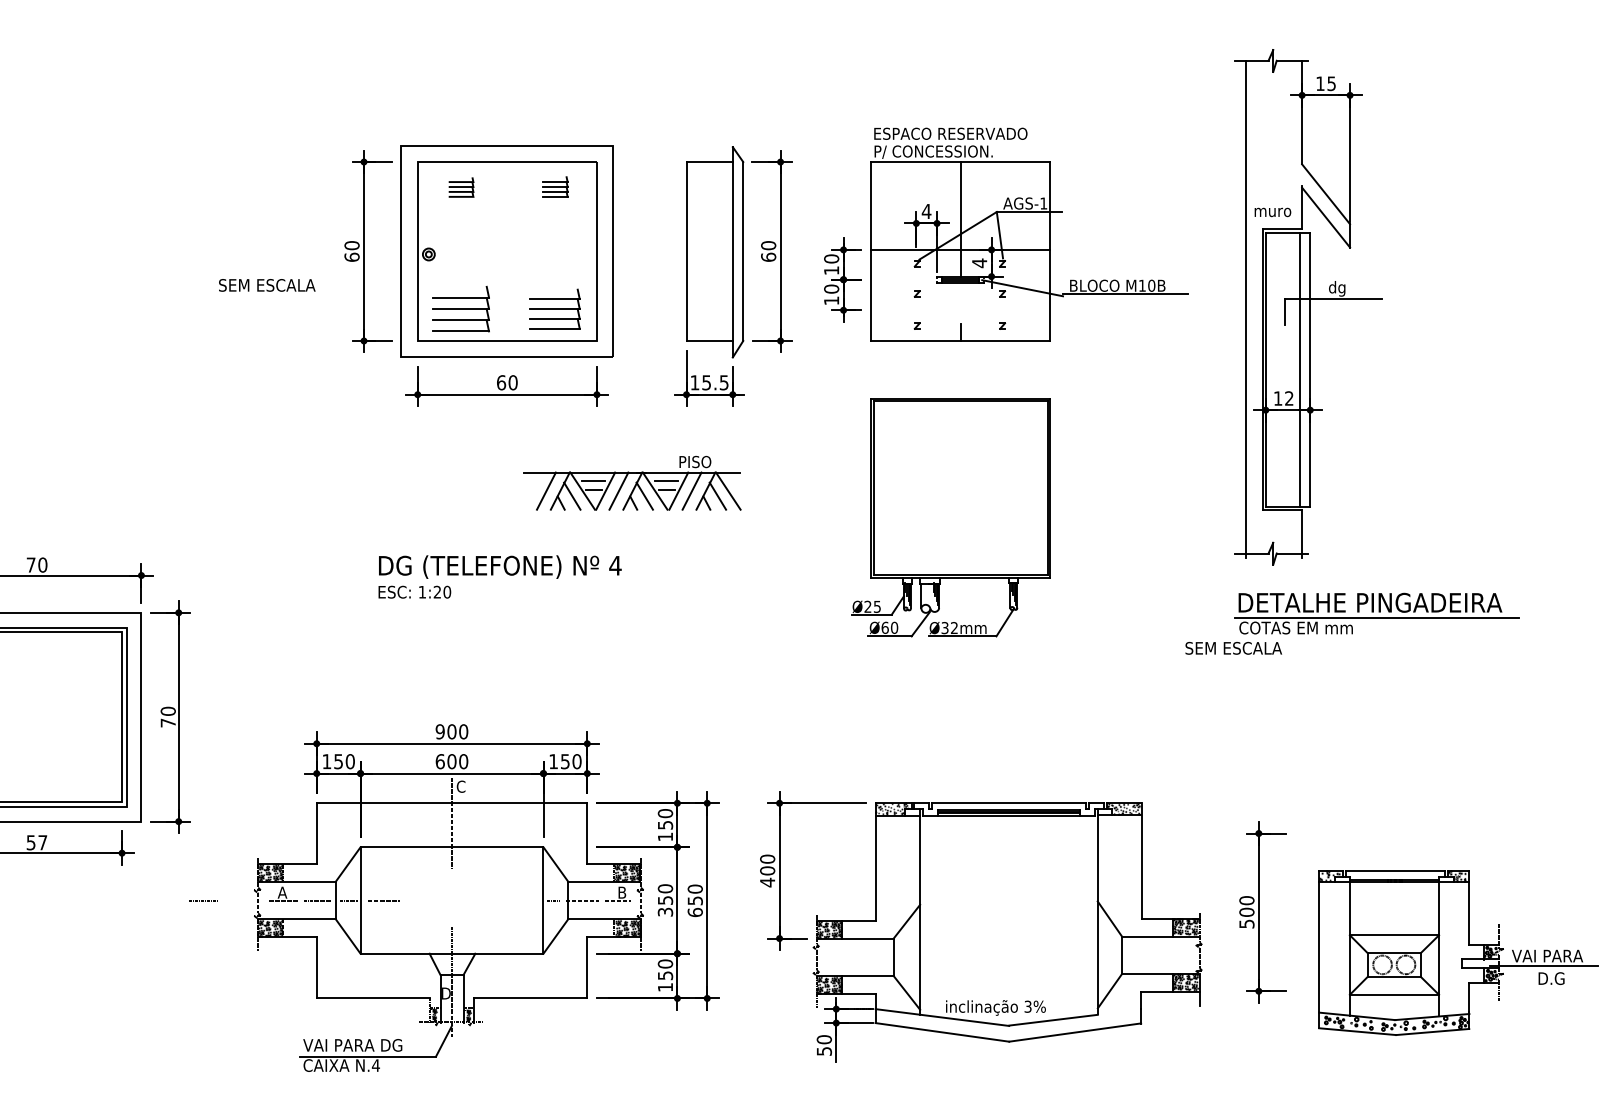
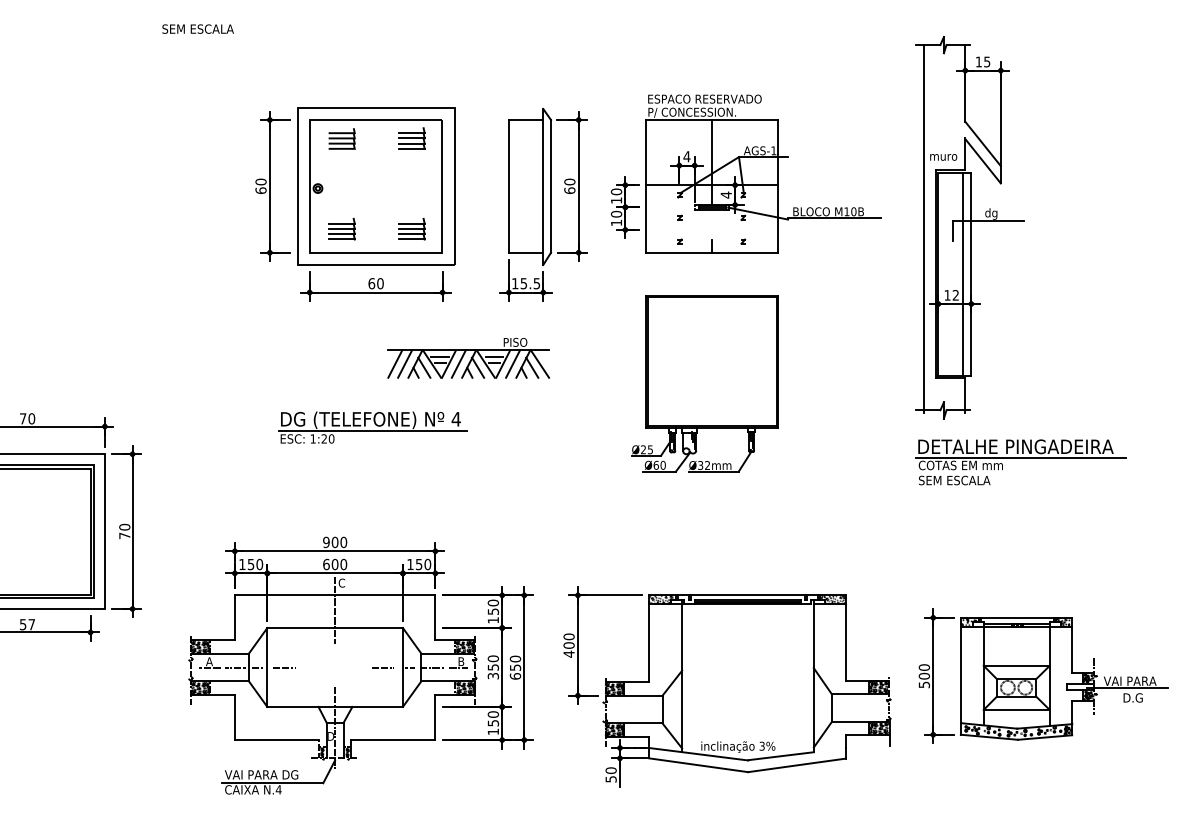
part: (555, 186) -> (411, 138), size x1.43
part: (461, 187) -> (342, 138), size x1.43
text: (267, 285) -> (198, 29), moved
part: (460, 309) -> (341, 229), size x0.62
part: (555, 309) -> (411, 229), size x0.71
line: (532, 490) -> (394, 363), added
line: (502, 581) -> (372, 430), added
text: (1233, 648) -> (954, 480), moved
line: (203, 900) -> (382, 667), moved
part: (1458, 952) -> (1064, 678), moved

